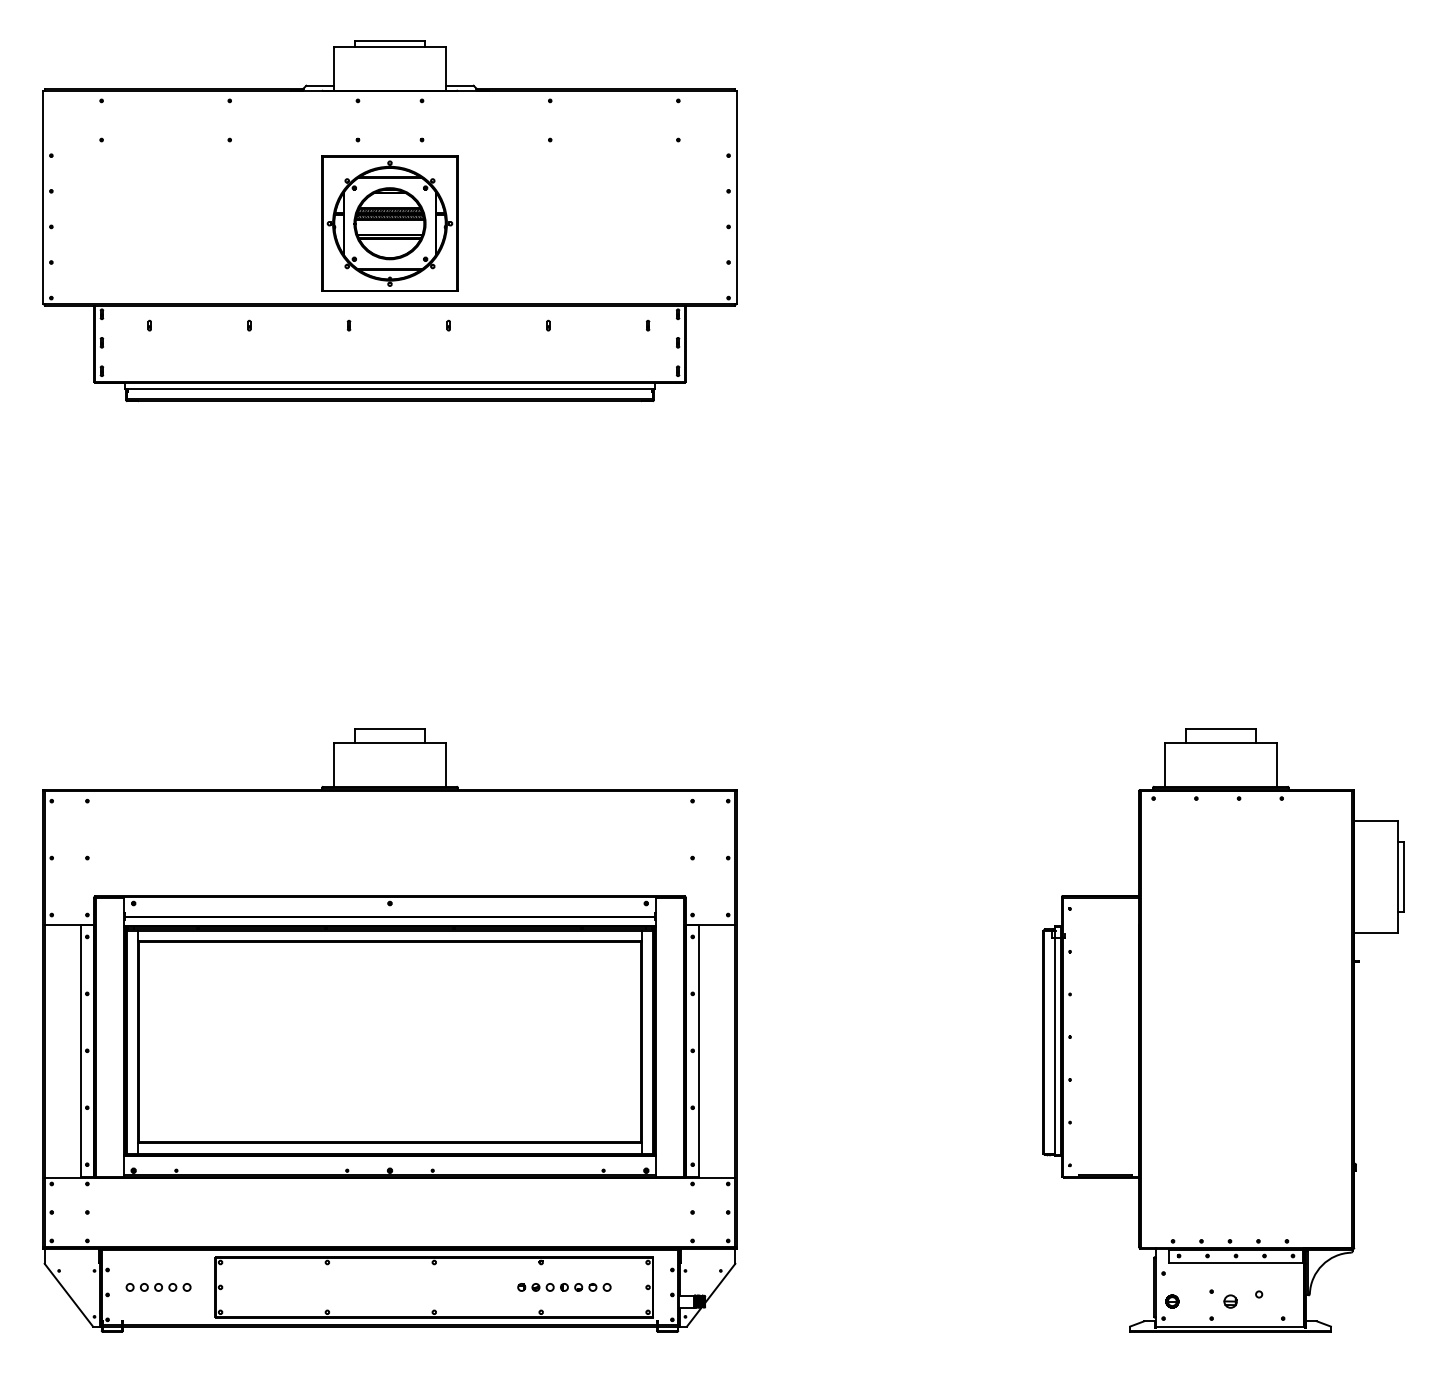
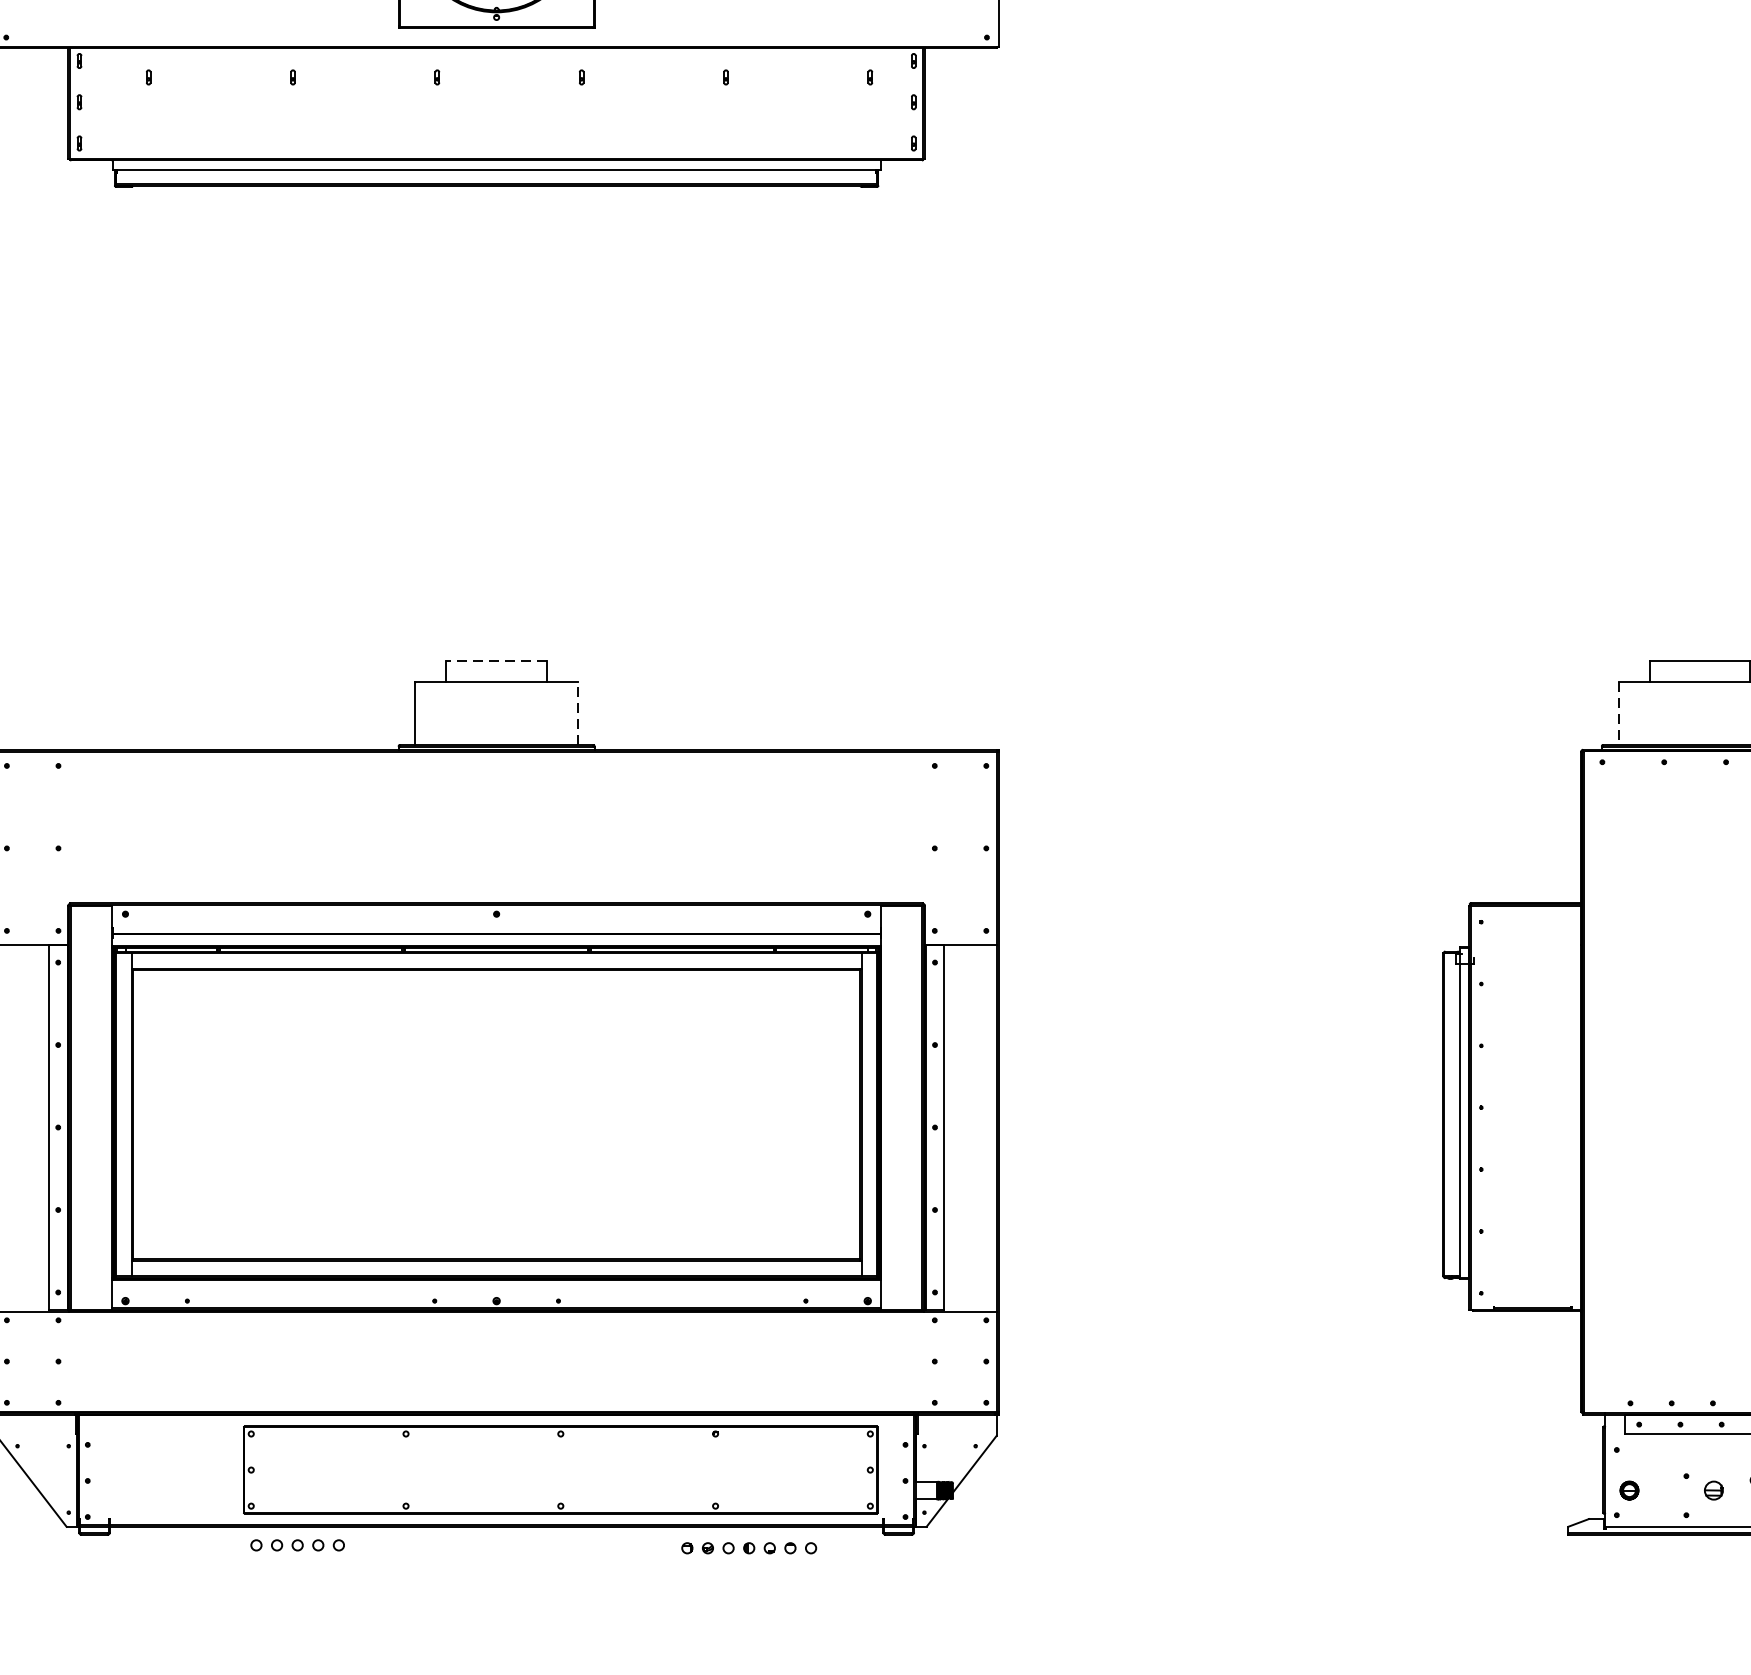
line: (390, 728) -> (497, 660), solid -> dashed
line: (446, 764) -> (578, 712), solid -> dashed
line: (1164, 764) -> (1618, 712), solid -> dashed
part: (158, 1287) -> (297, 1545), moved
part: (564, 1287) -> (749, 1548), moved

